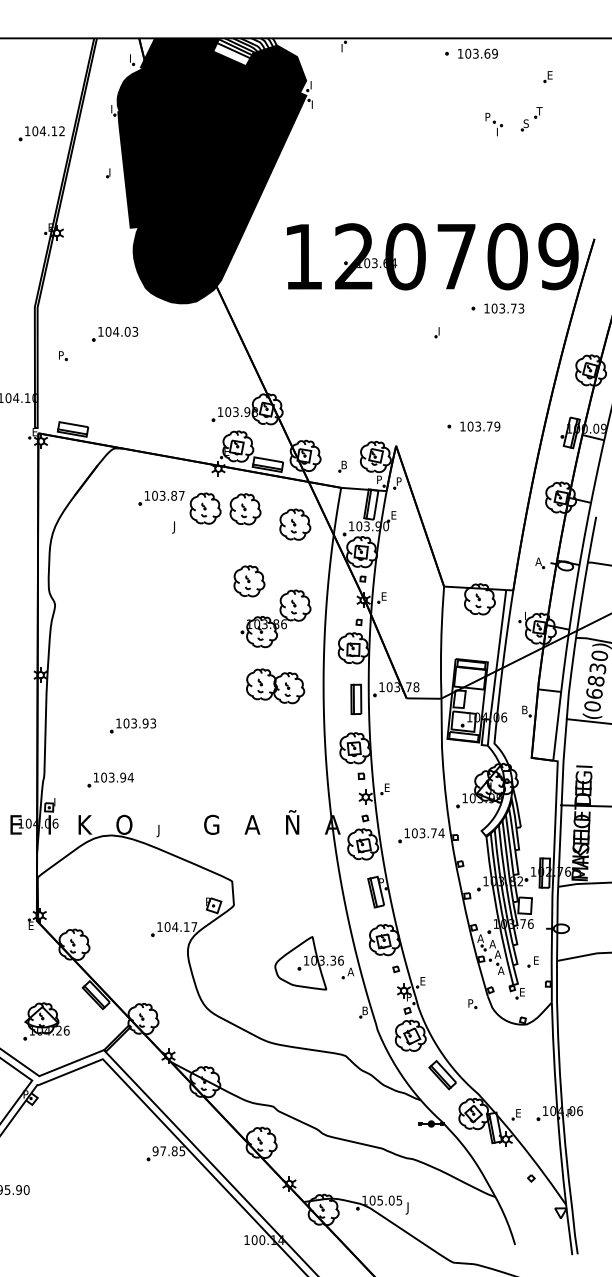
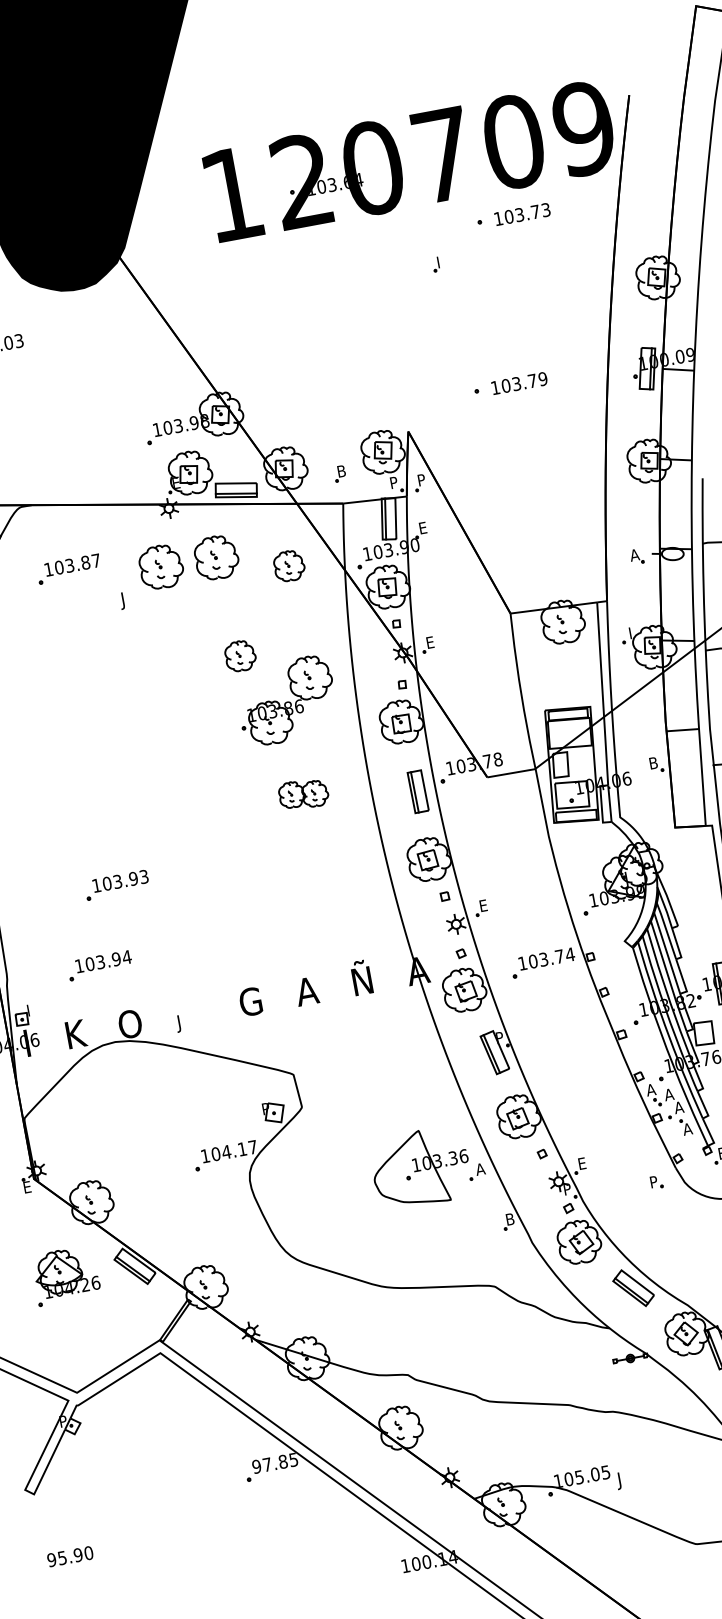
part: (161, 497) -> (68, 568), moved
part: (295, 524) -> (289, 565), size x0.7
part: (249, 581) -> (240, 656), size x0.7
part: (275, 686) -> (303, 794), size x0.6
part: (46, 1021) -> (65, 1275), moved

